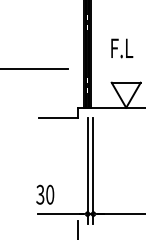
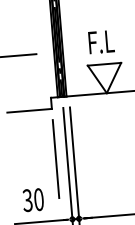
text: (122, 48) -> (101, 42), moved
line: (77, 160) -> (55, 158), added
text: (45, 194) -> (33, 199), moved

